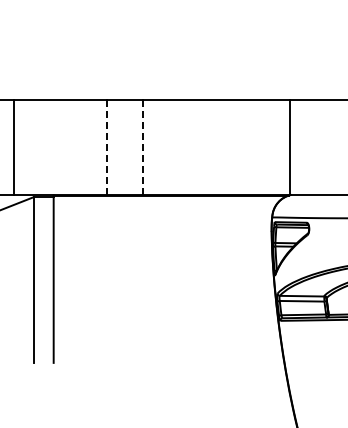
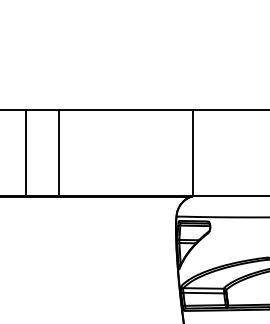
line: (106, 146) -> (25, 151), dashed -> solid
line: (143, 146) -> (59, 151), dashed -> solid

